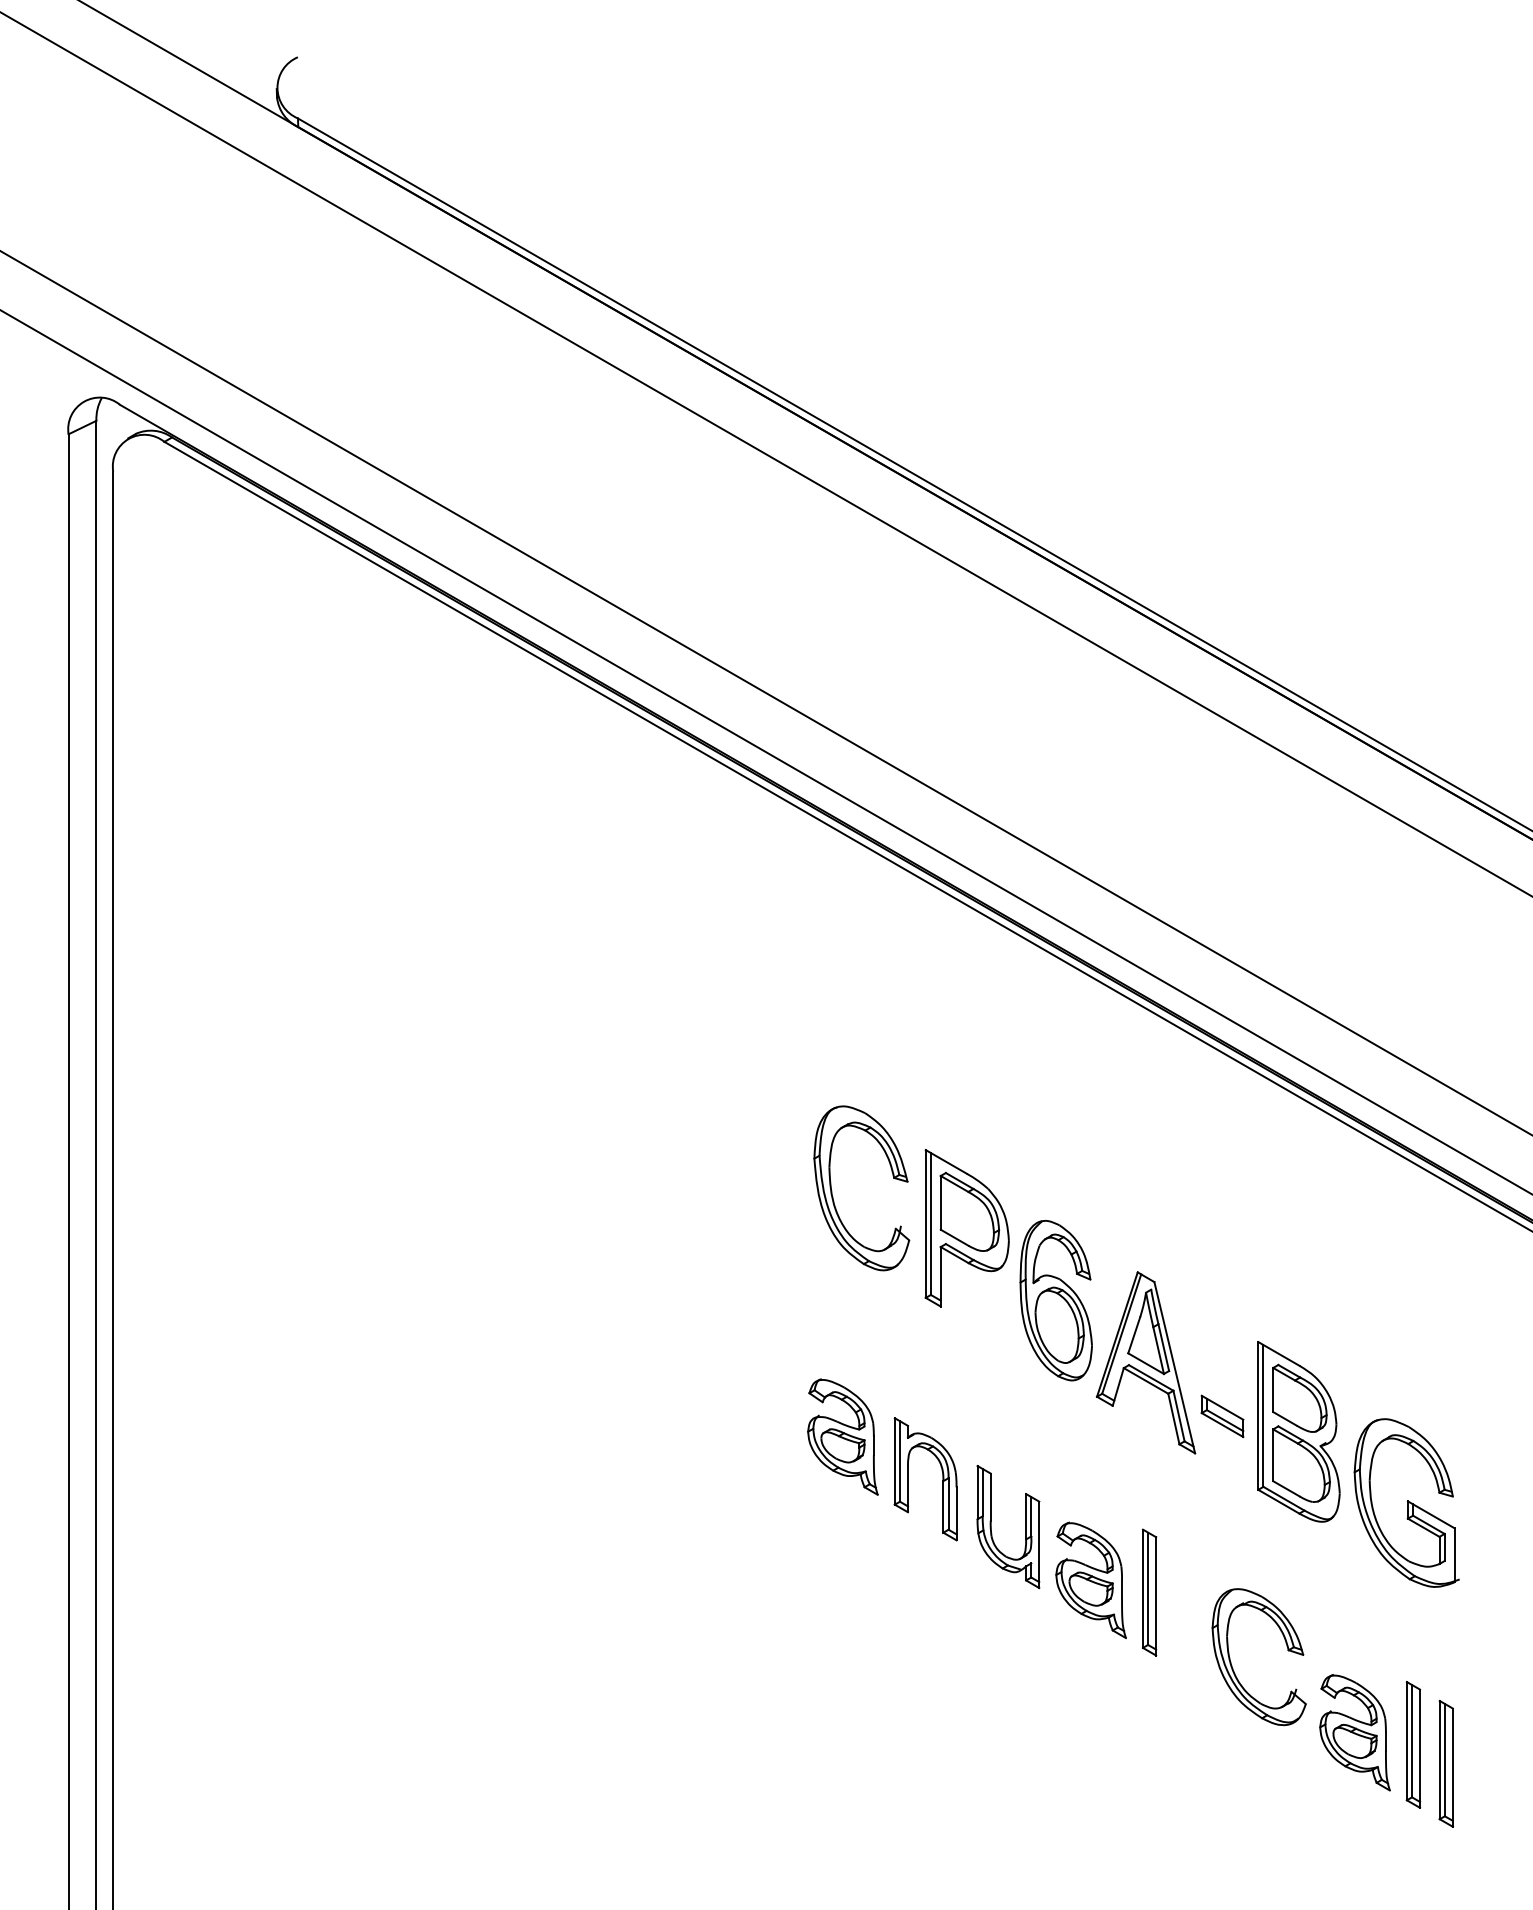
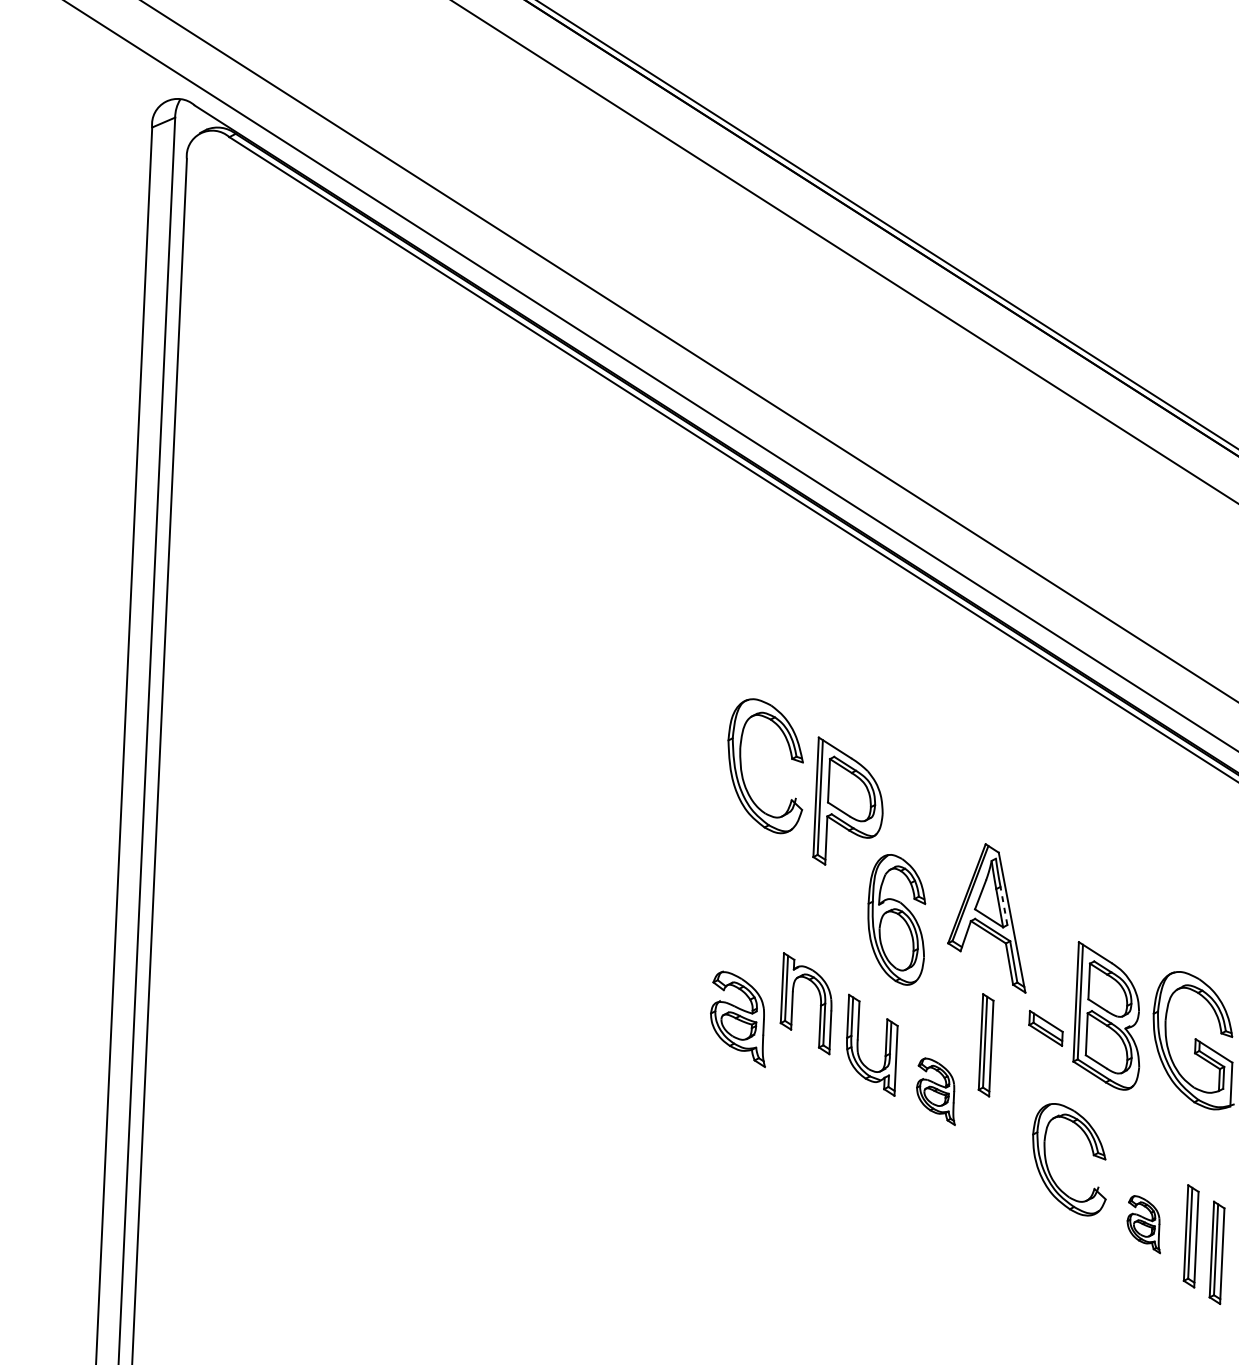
part: (1055, 1300) -> (896, 919), moved
line: (1163, 1347) -> (1003, 905), solid -> dashed
part: (1222, 1416) -> (1045, 1028), moved
part: (1298, 1431) -> (1108, 1015), moved
part: (842, 1436) -> (738, 1018), moved
part: (1090, 1580) -> (936, 1091), size x0.7
part: (1149, 1592) -> (986, 1045), moved
part: (1354, 1732) -> (1144, 1224), size x0.6

